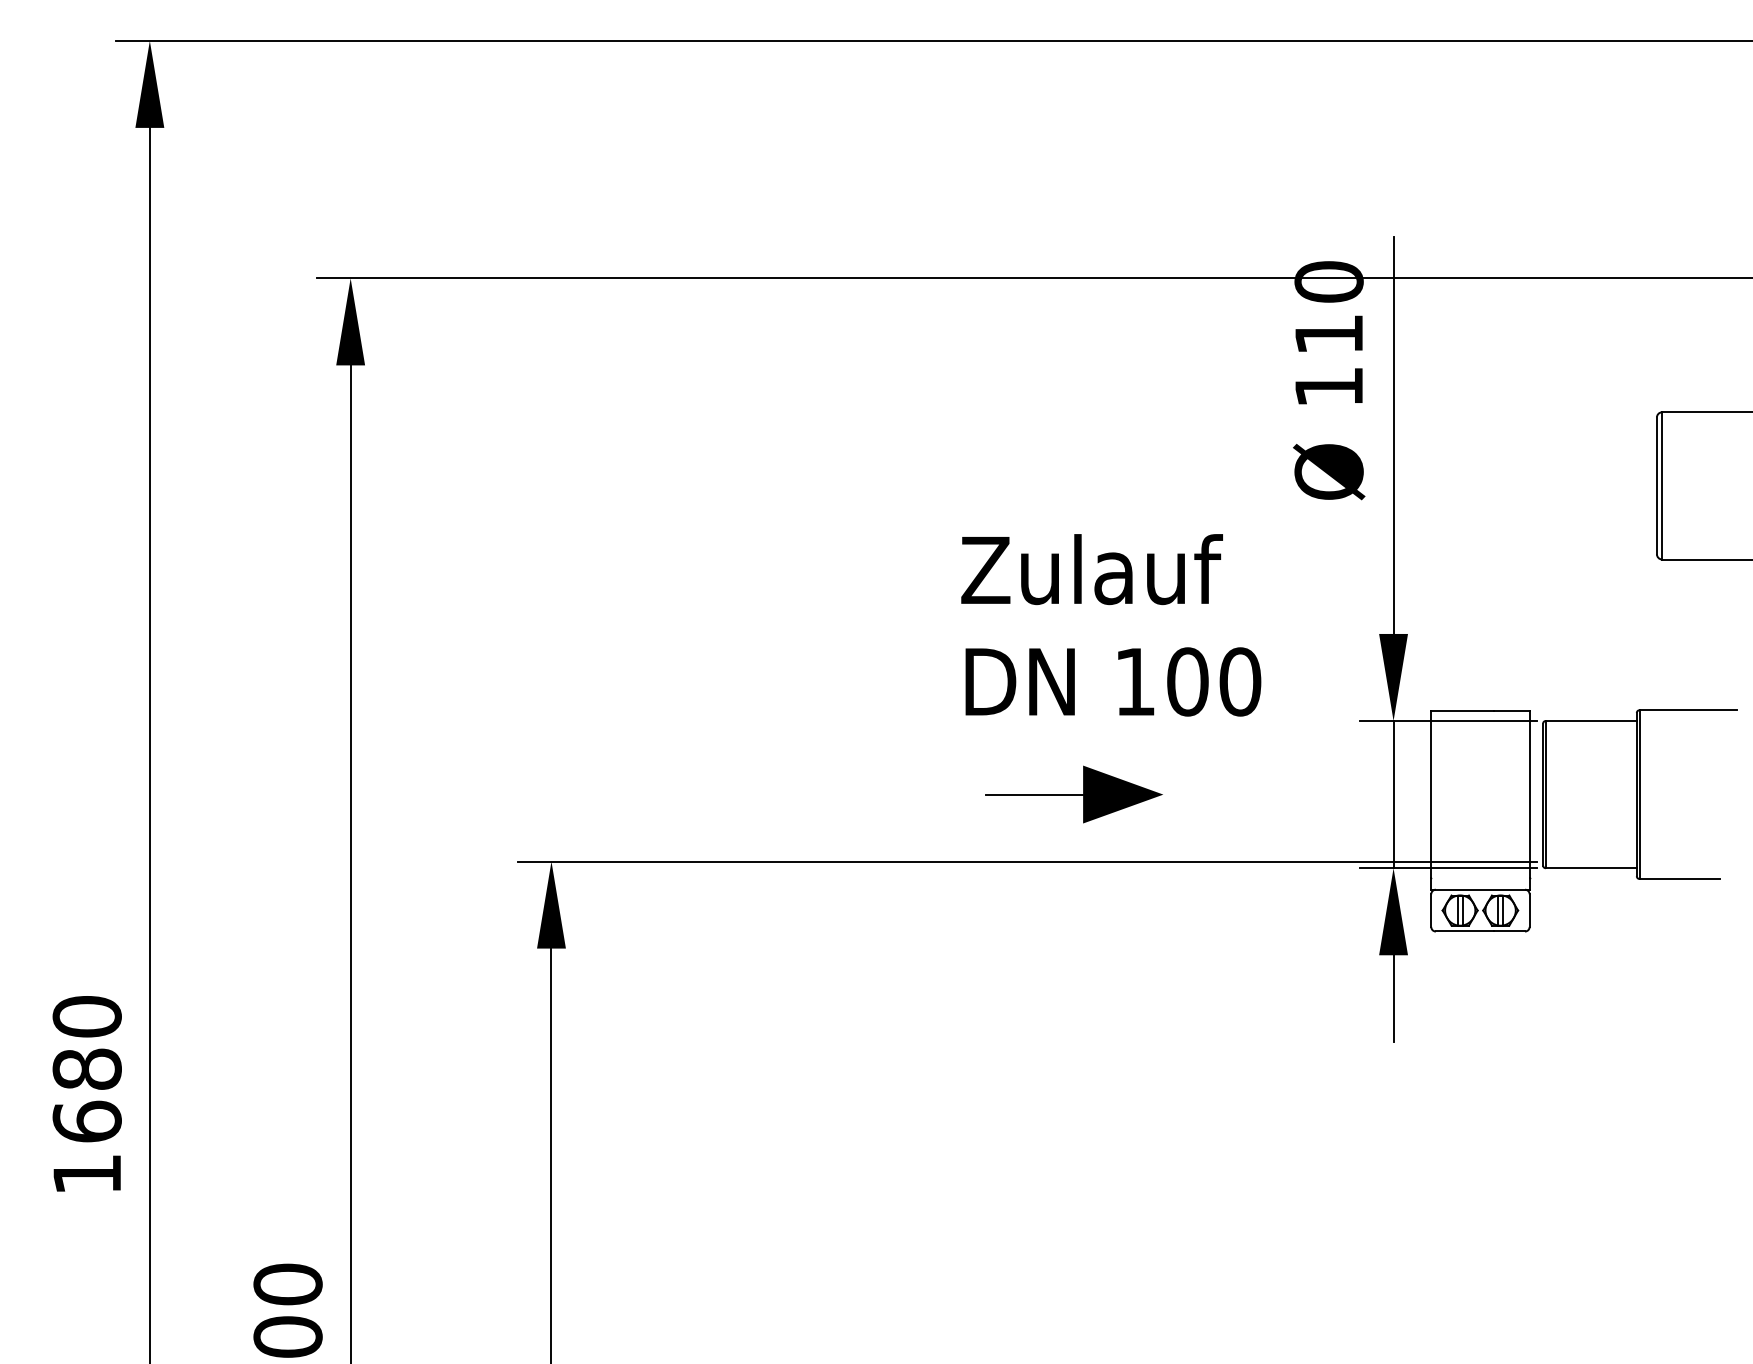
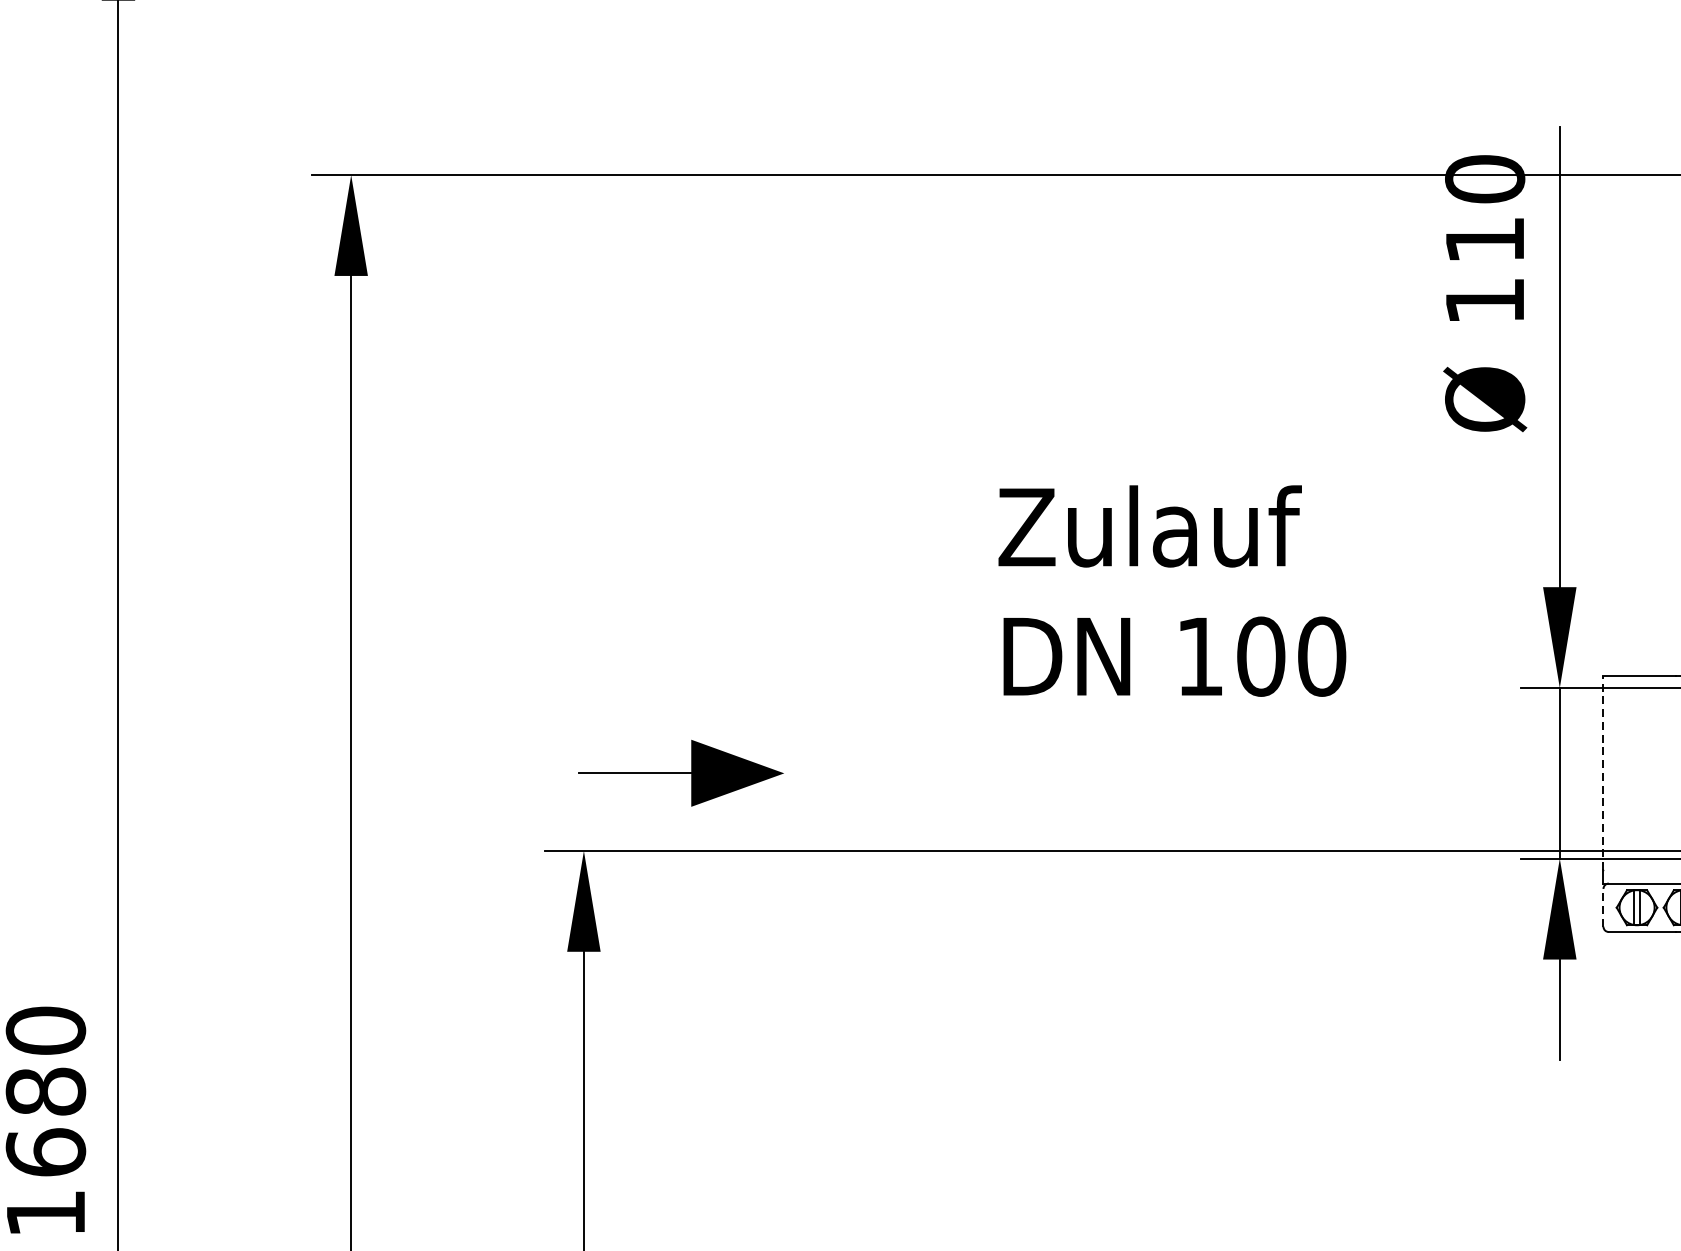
text: (1111, 625) -> (1172, 591), moved
part: (1073, 794) -> (680, 773), moved
line: (1431, 794) -> (1603, 773), solid -> dashed
line: (1431, 910) -> (1603, 907), solid -> dashed

